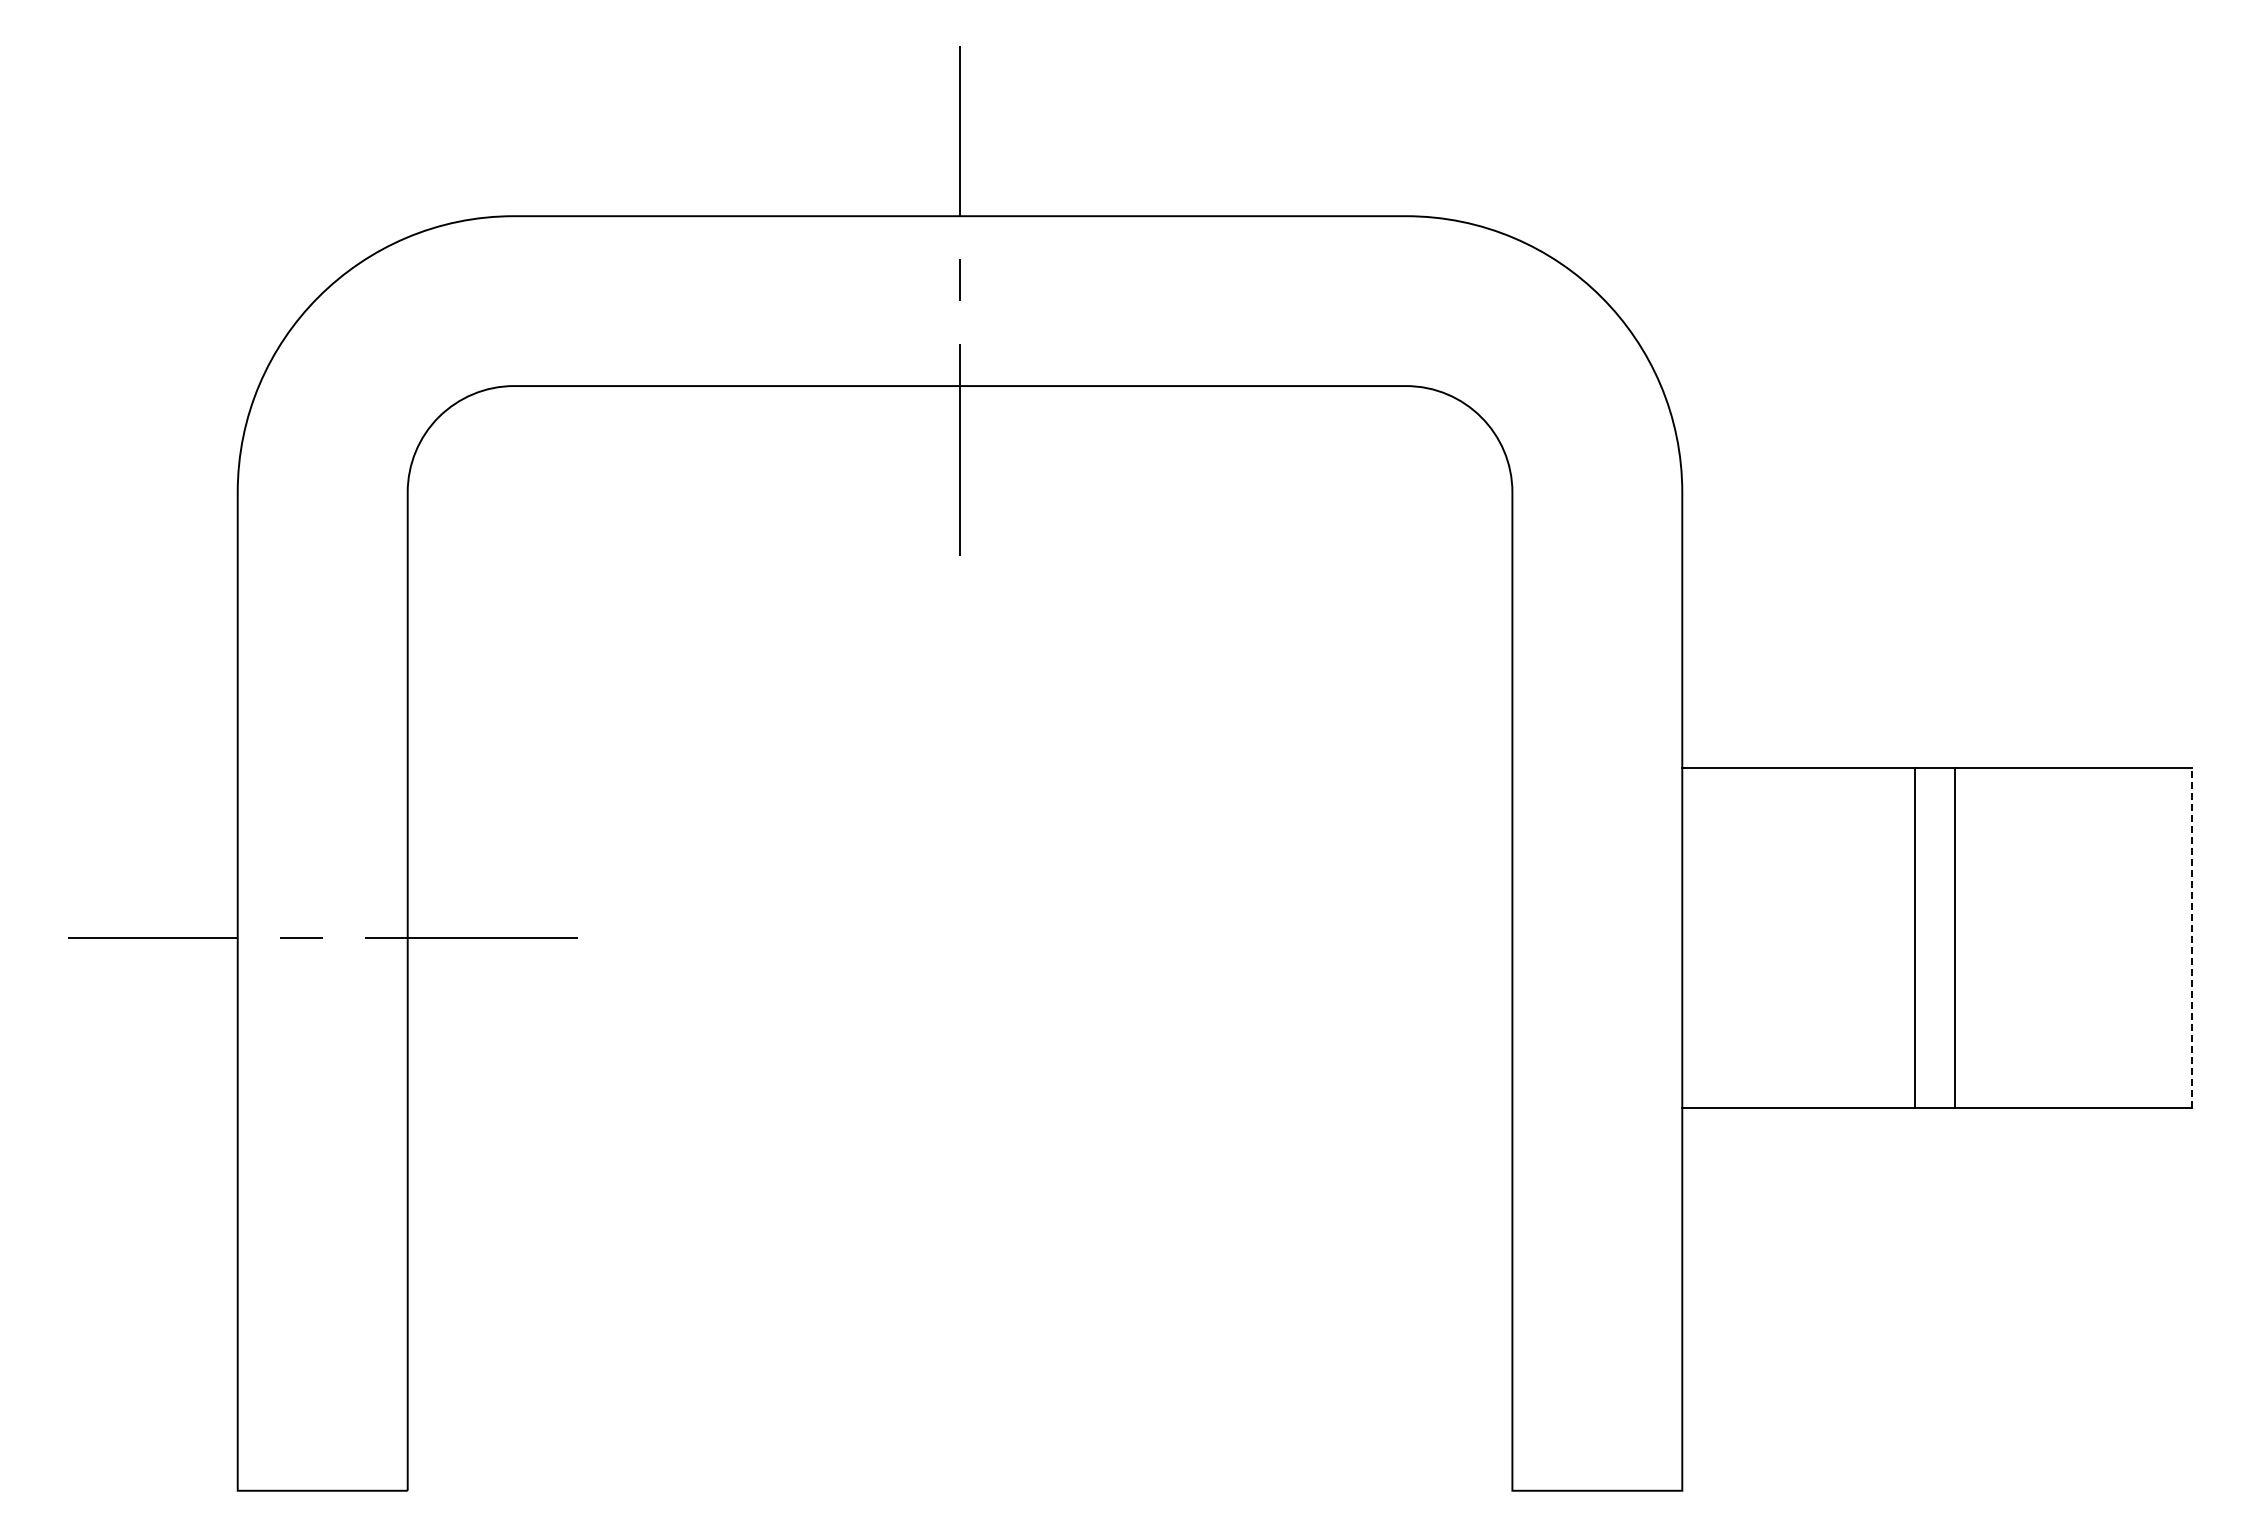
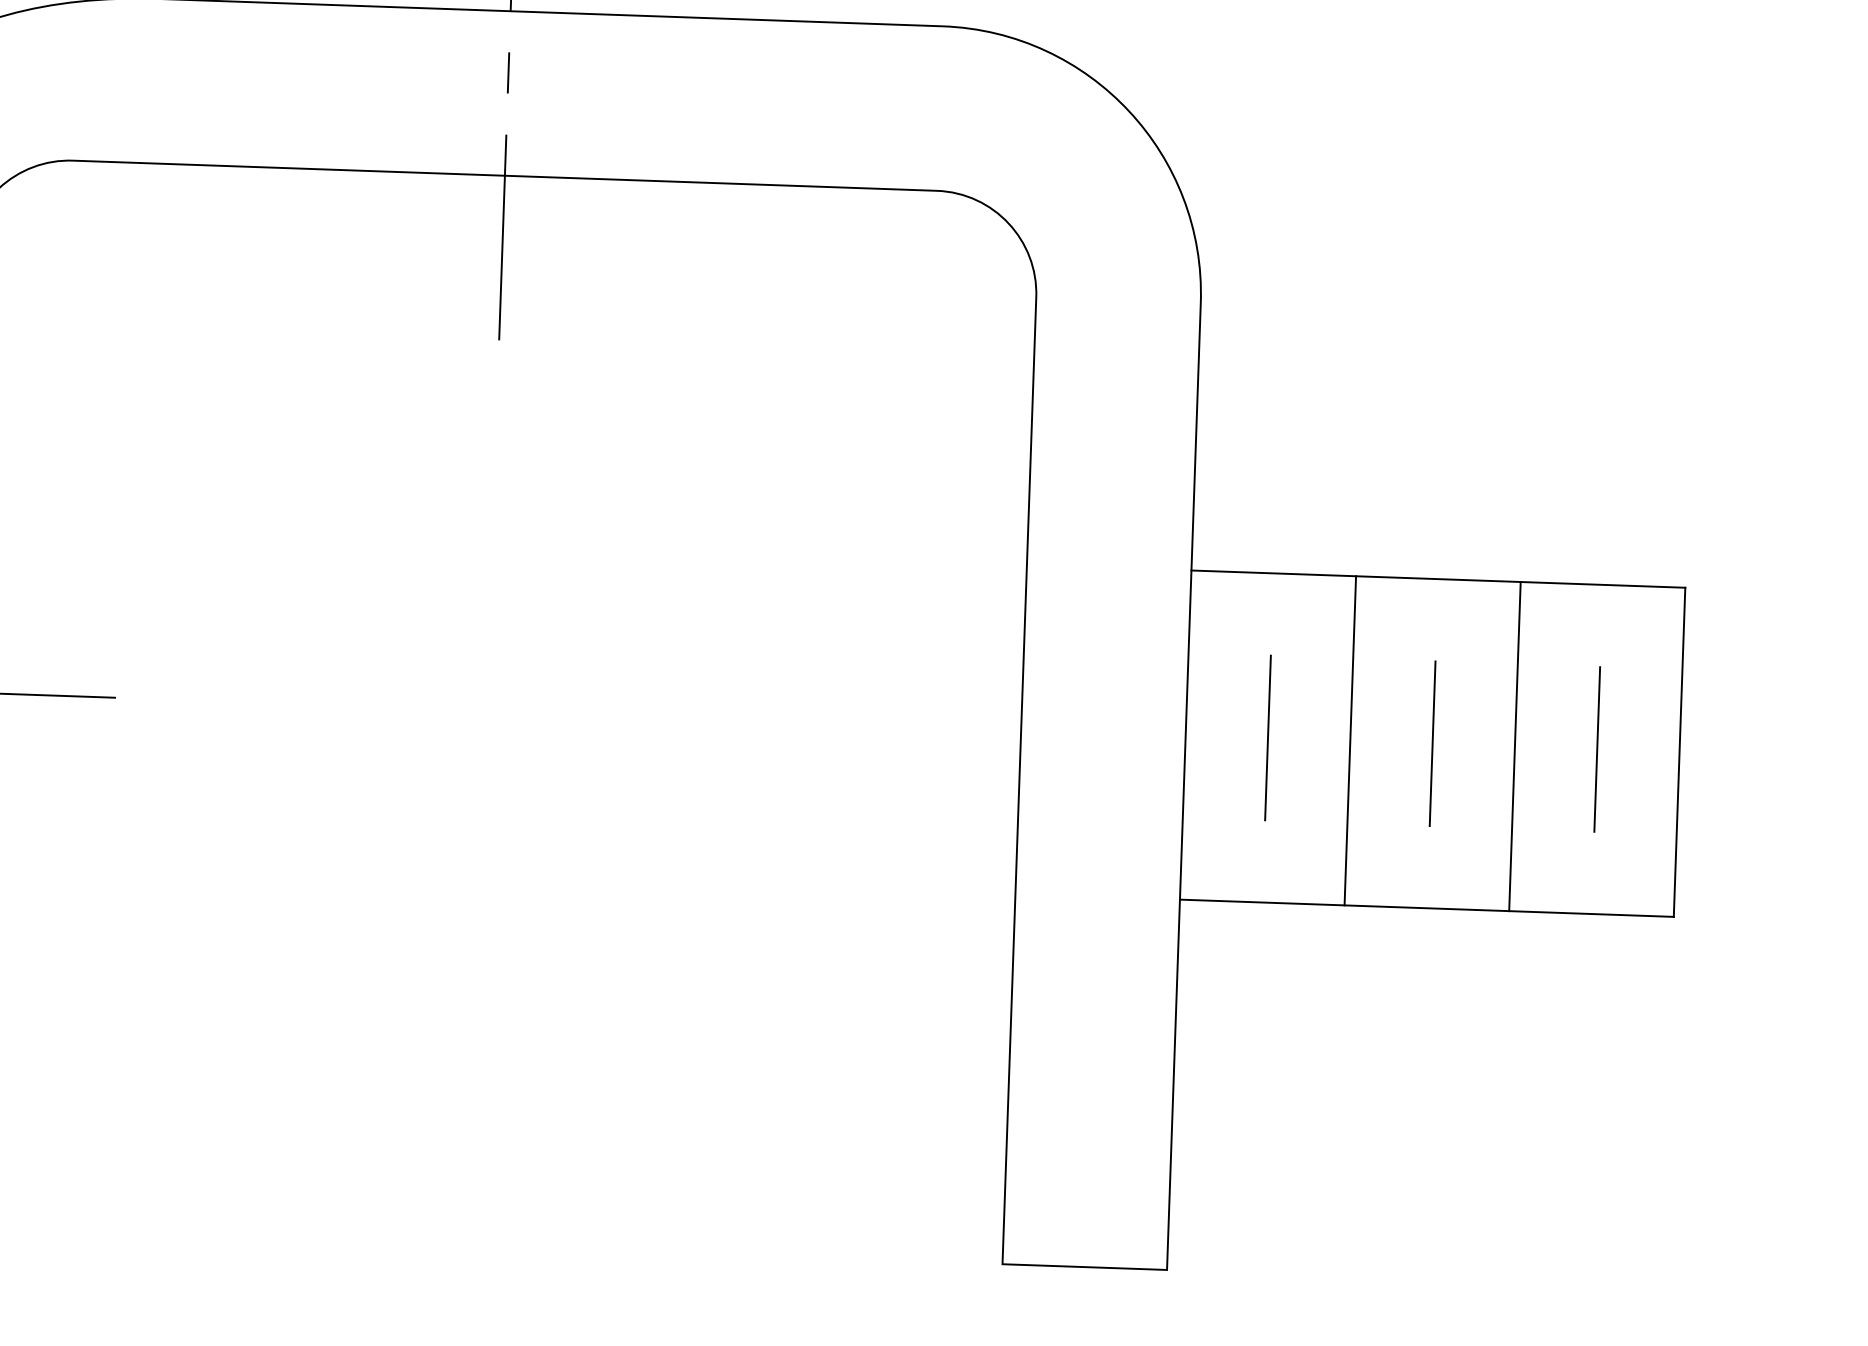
line: (2106, 937) -> (1596, 748), added
line: (1767, 938) -> (1268, 738), added
line: (1915, 938) -> (1350, 740), moved
line: (1937, 938) -> (1432, 743), added
line: (1955, 938) -> (1515, 746), moved
line: (2192, 938) -> (1679, 752), dashed -> solid

